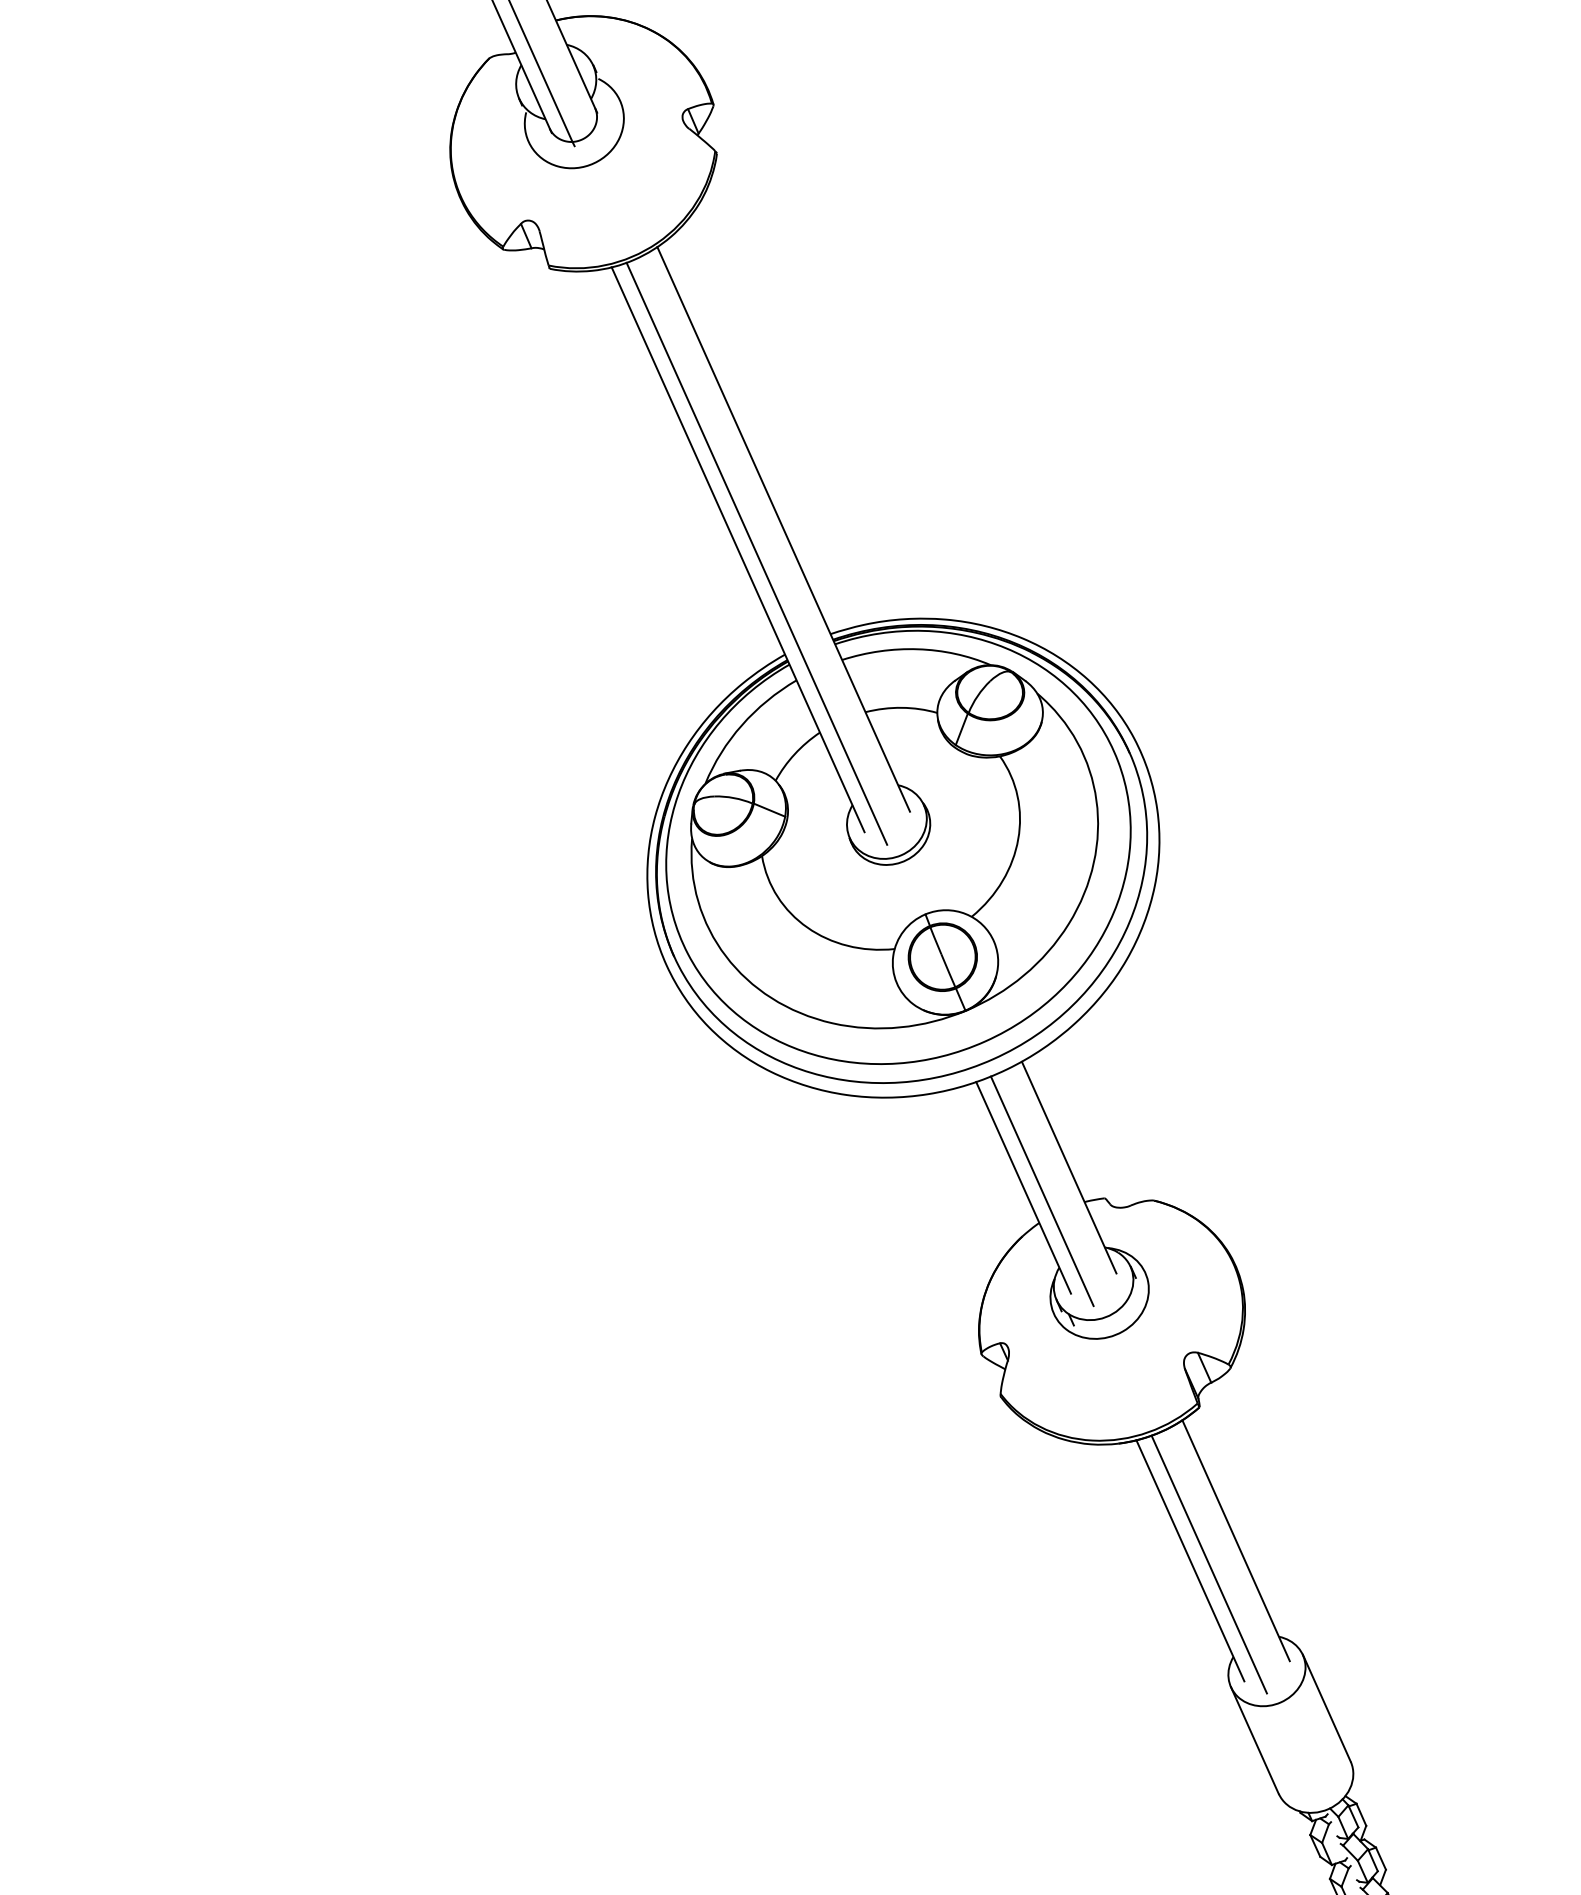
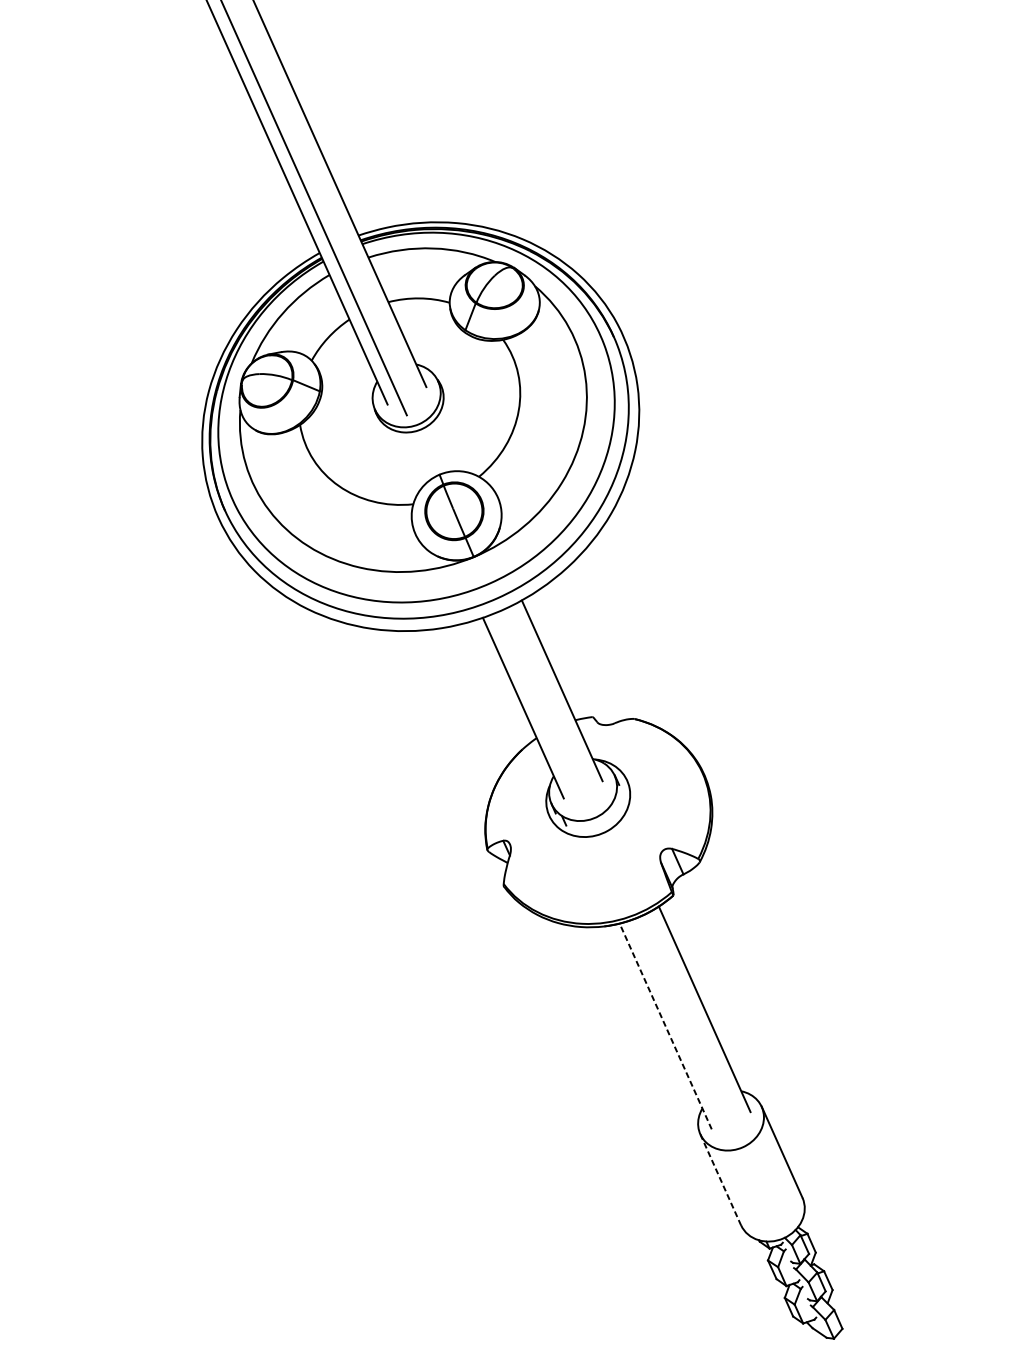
line: (1041, 1191) -> (538, 711), removed
line: (1190, 1560) -> (665, 1026), solid -> dashed
line: (1208, 1564) -> (681, 1029), removed
line: (1254, 1740) -> (720, 1179), solid -> dashed

